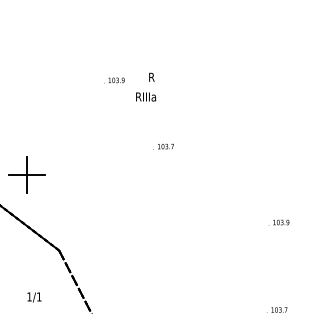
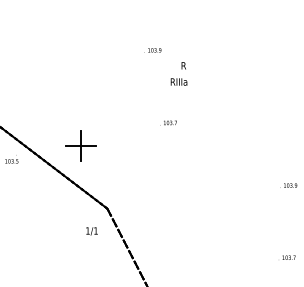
text: (113, 80) -> (152, 50), moved
text: (163, 146) -> (168, 122), moved
text: (33, 297) -> (91, 231), moved

